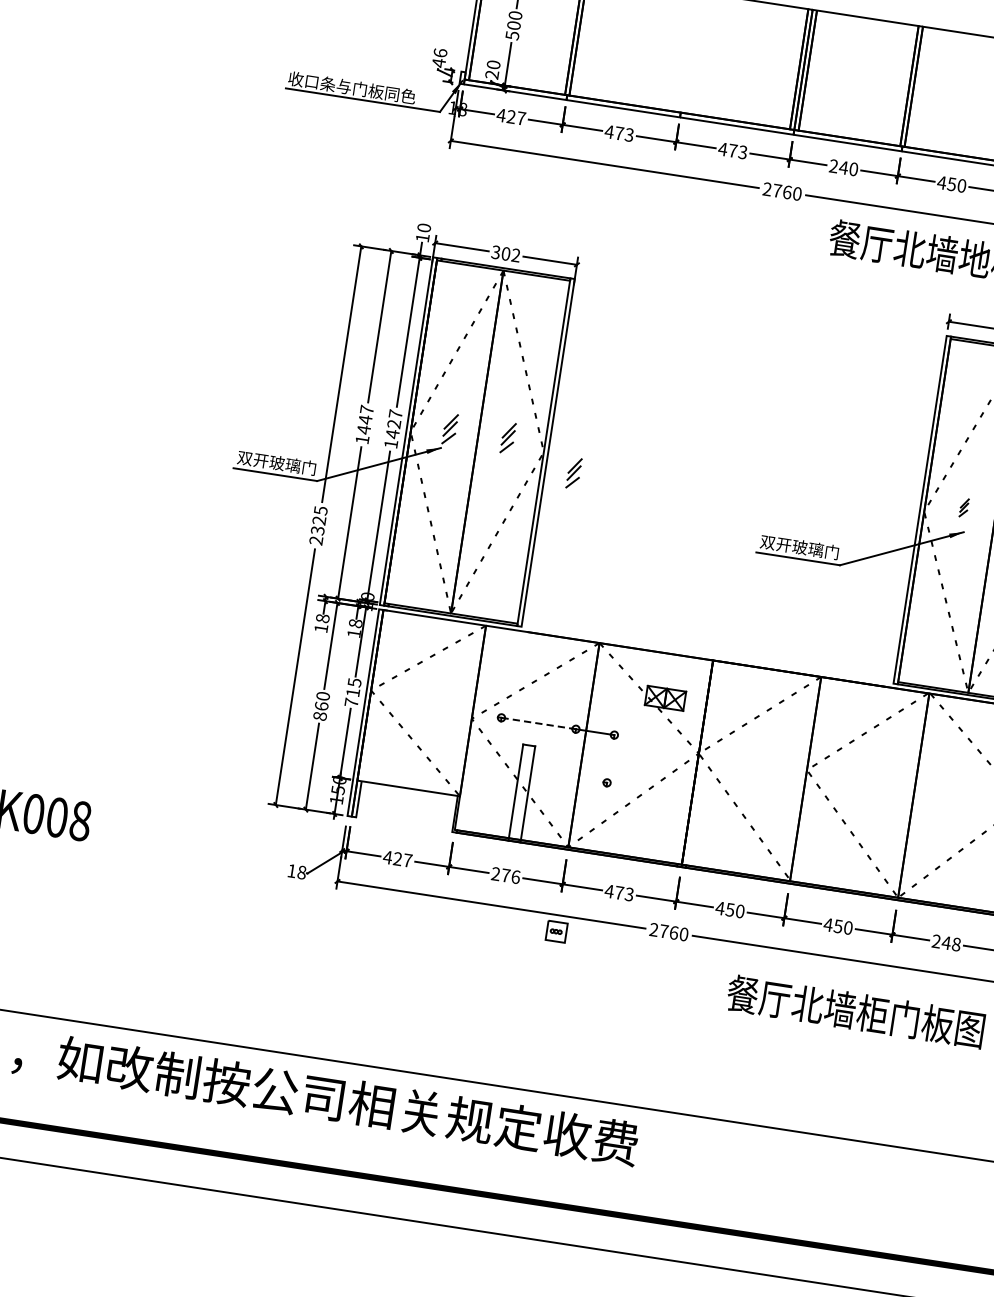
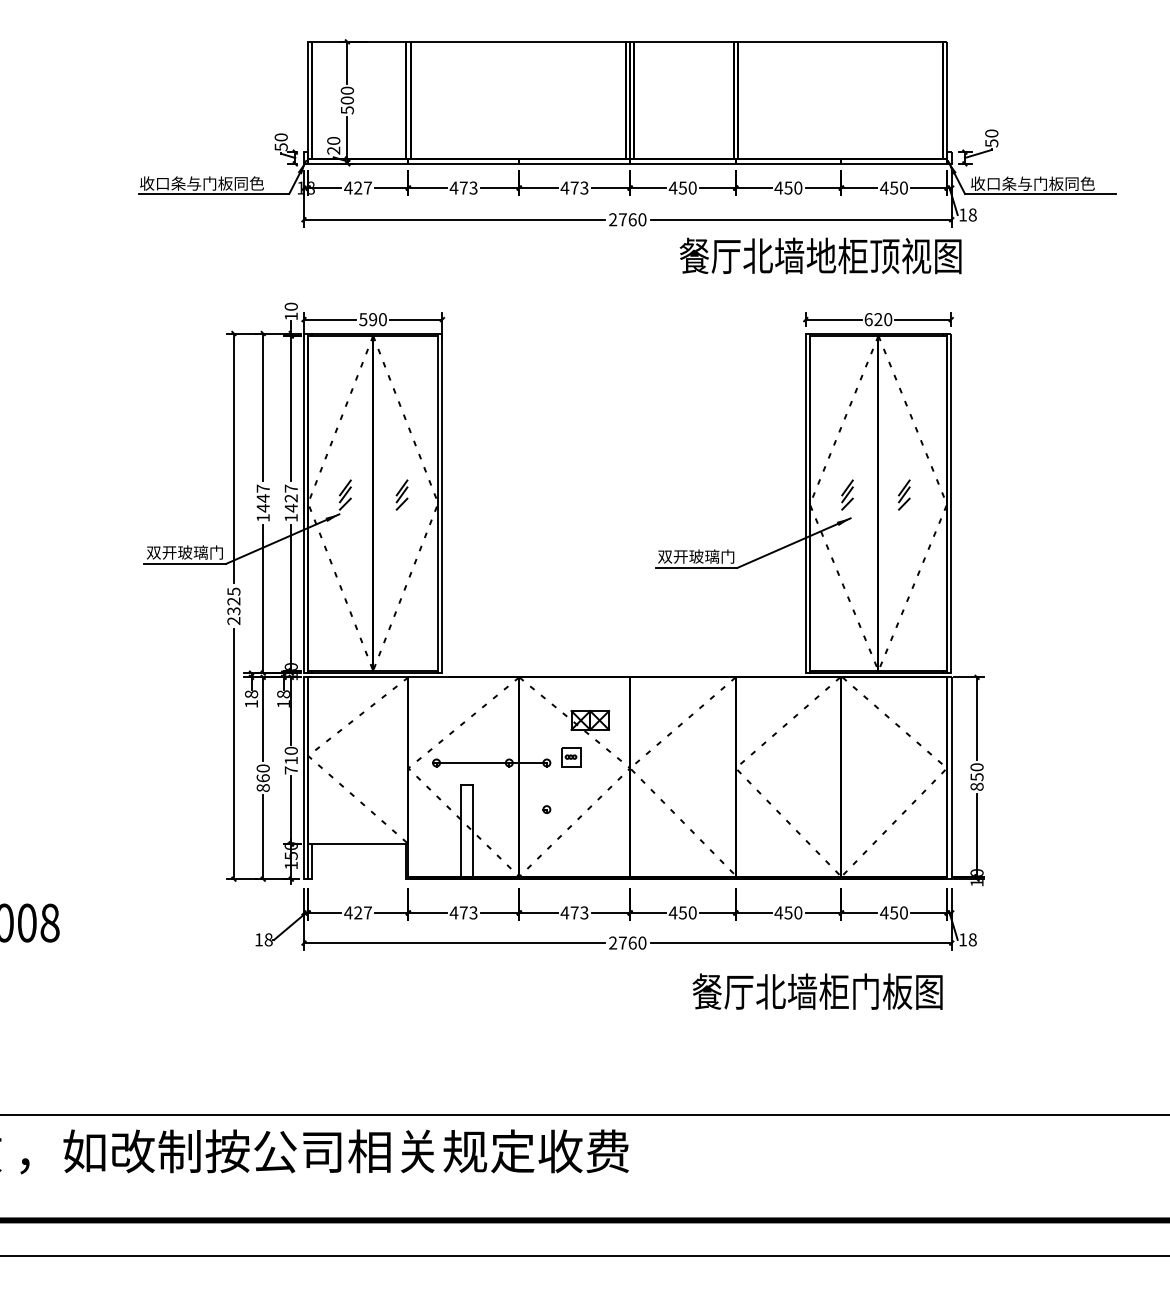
text: (438, 58) -> (280, 142), 46 -> 50
text: (838, 166) -> (677, 187), 240 -> 450
text: (505, 253) -> (372, 319), 302 -> 590
part: (573, 472) -> (469, 518), removed
part: (964, 507) -> (847, 494), size x1.67
text: (353, 682) -> (290, 750), 715 -> 710
line: (537, 723) -> (471, 763), dashed -> solid
text: (505, 875) -> (463, 912), 276 -> 473
part: (556, 932) -> (571, 757), moved
text: (945, 942) -> (893, 912), 248 -> 450

